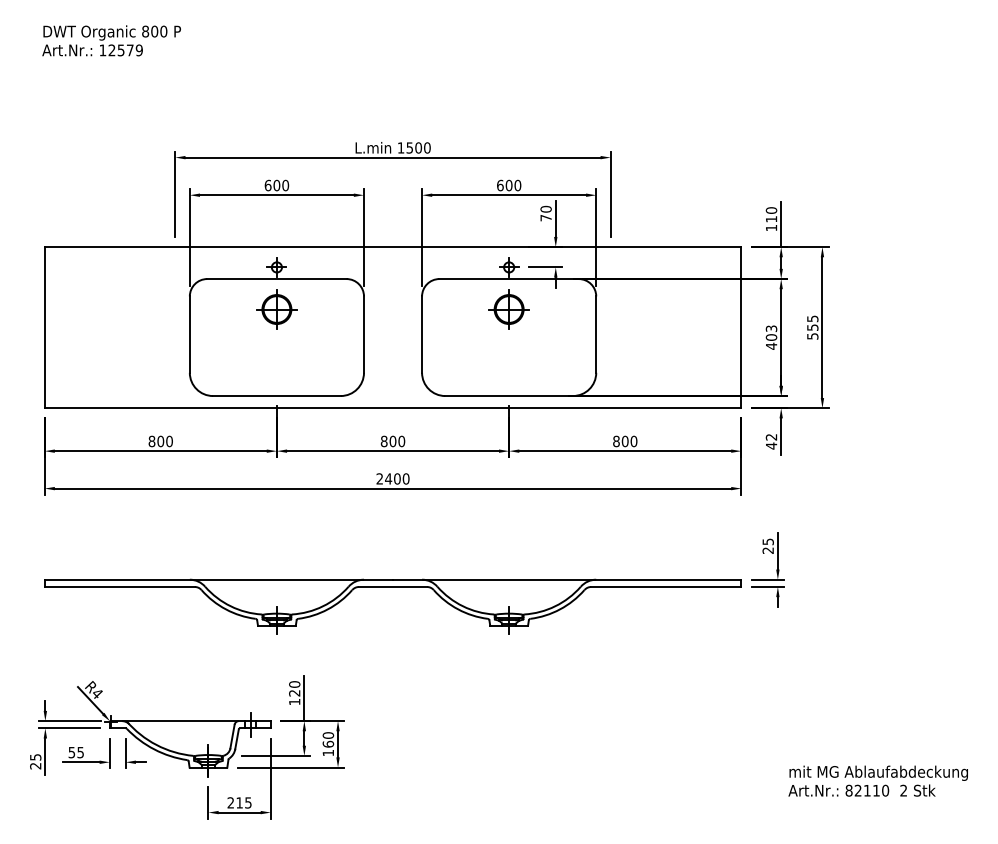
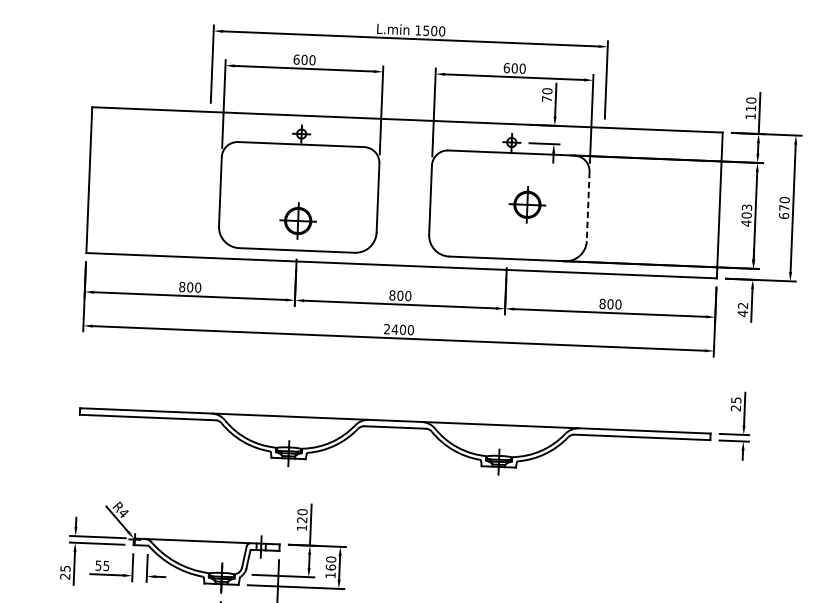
part: (276, 309) -> (297, 220), moved
part: (508, 309) -> (526, 204), moved
text: (812, 327) -> (784, 207), 555 -> 670
line: (596, 335) -> (588, 207), solid -> dashed

